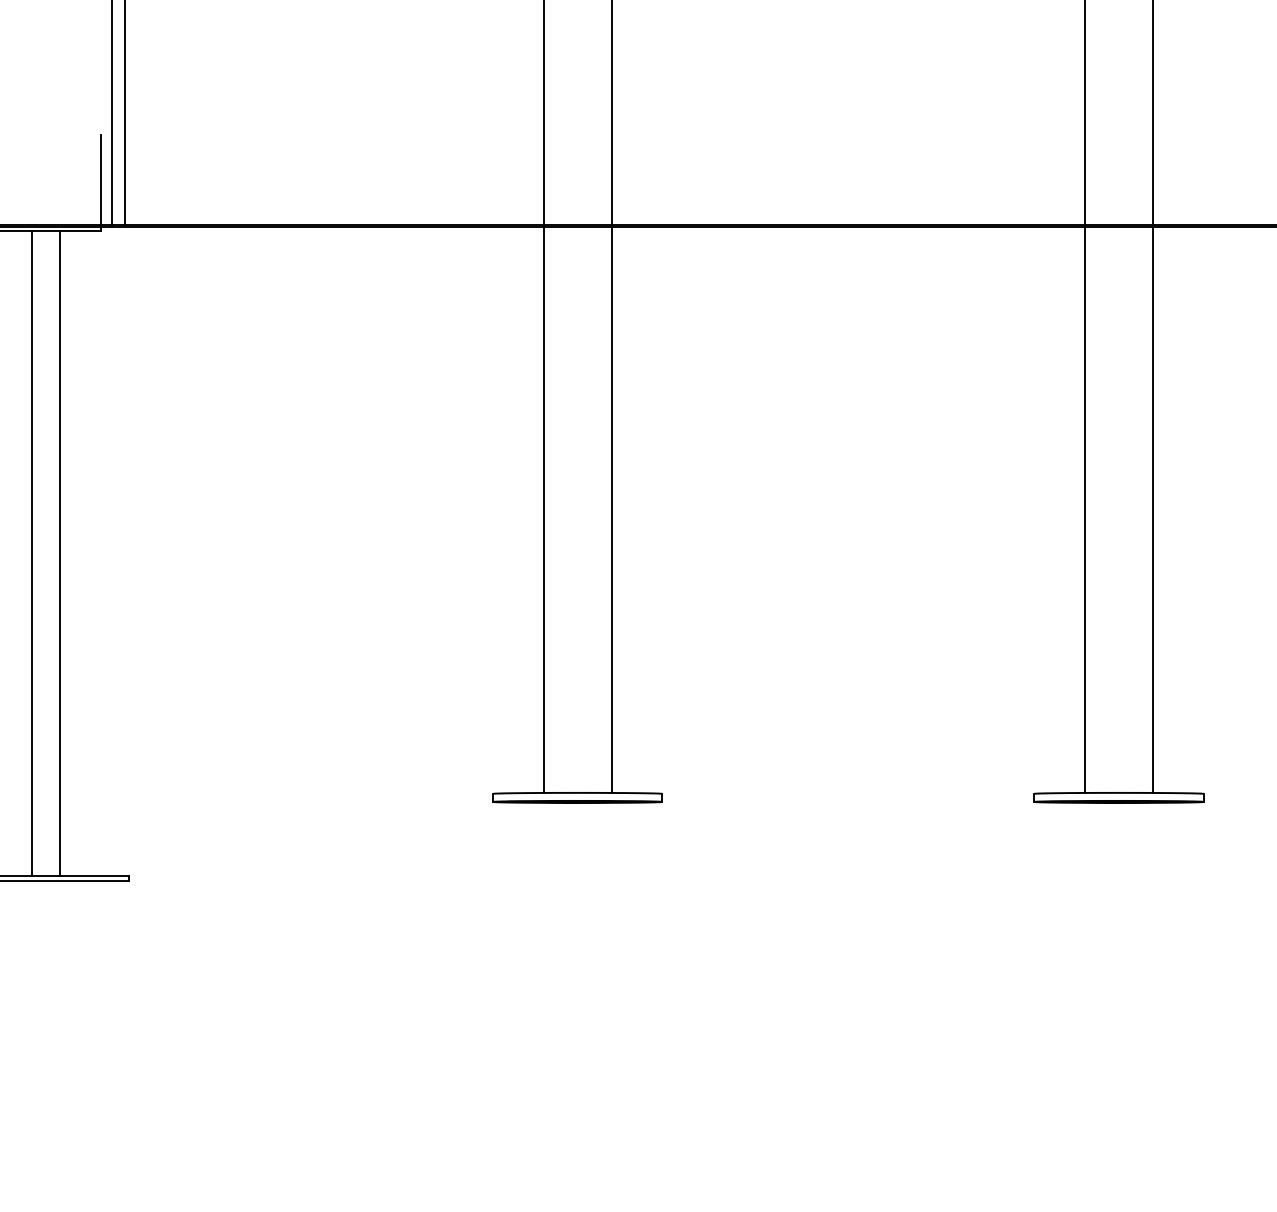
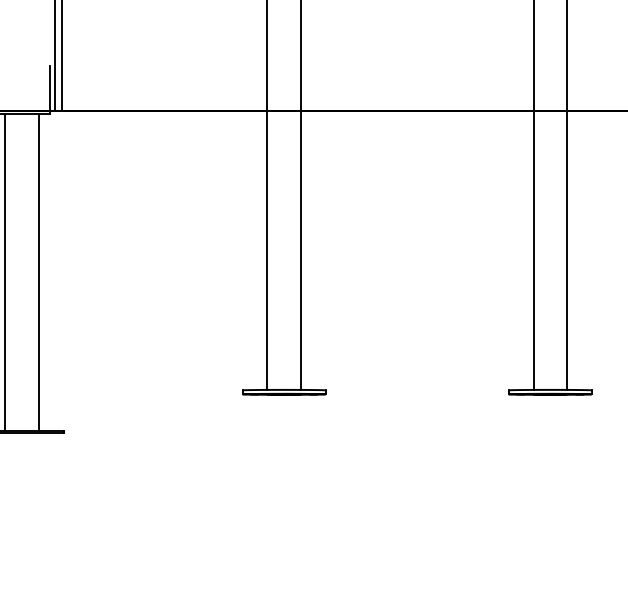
line: (31, 552) -> (38, 271), moved
line: (59, 552) -> (5, 271), moved

